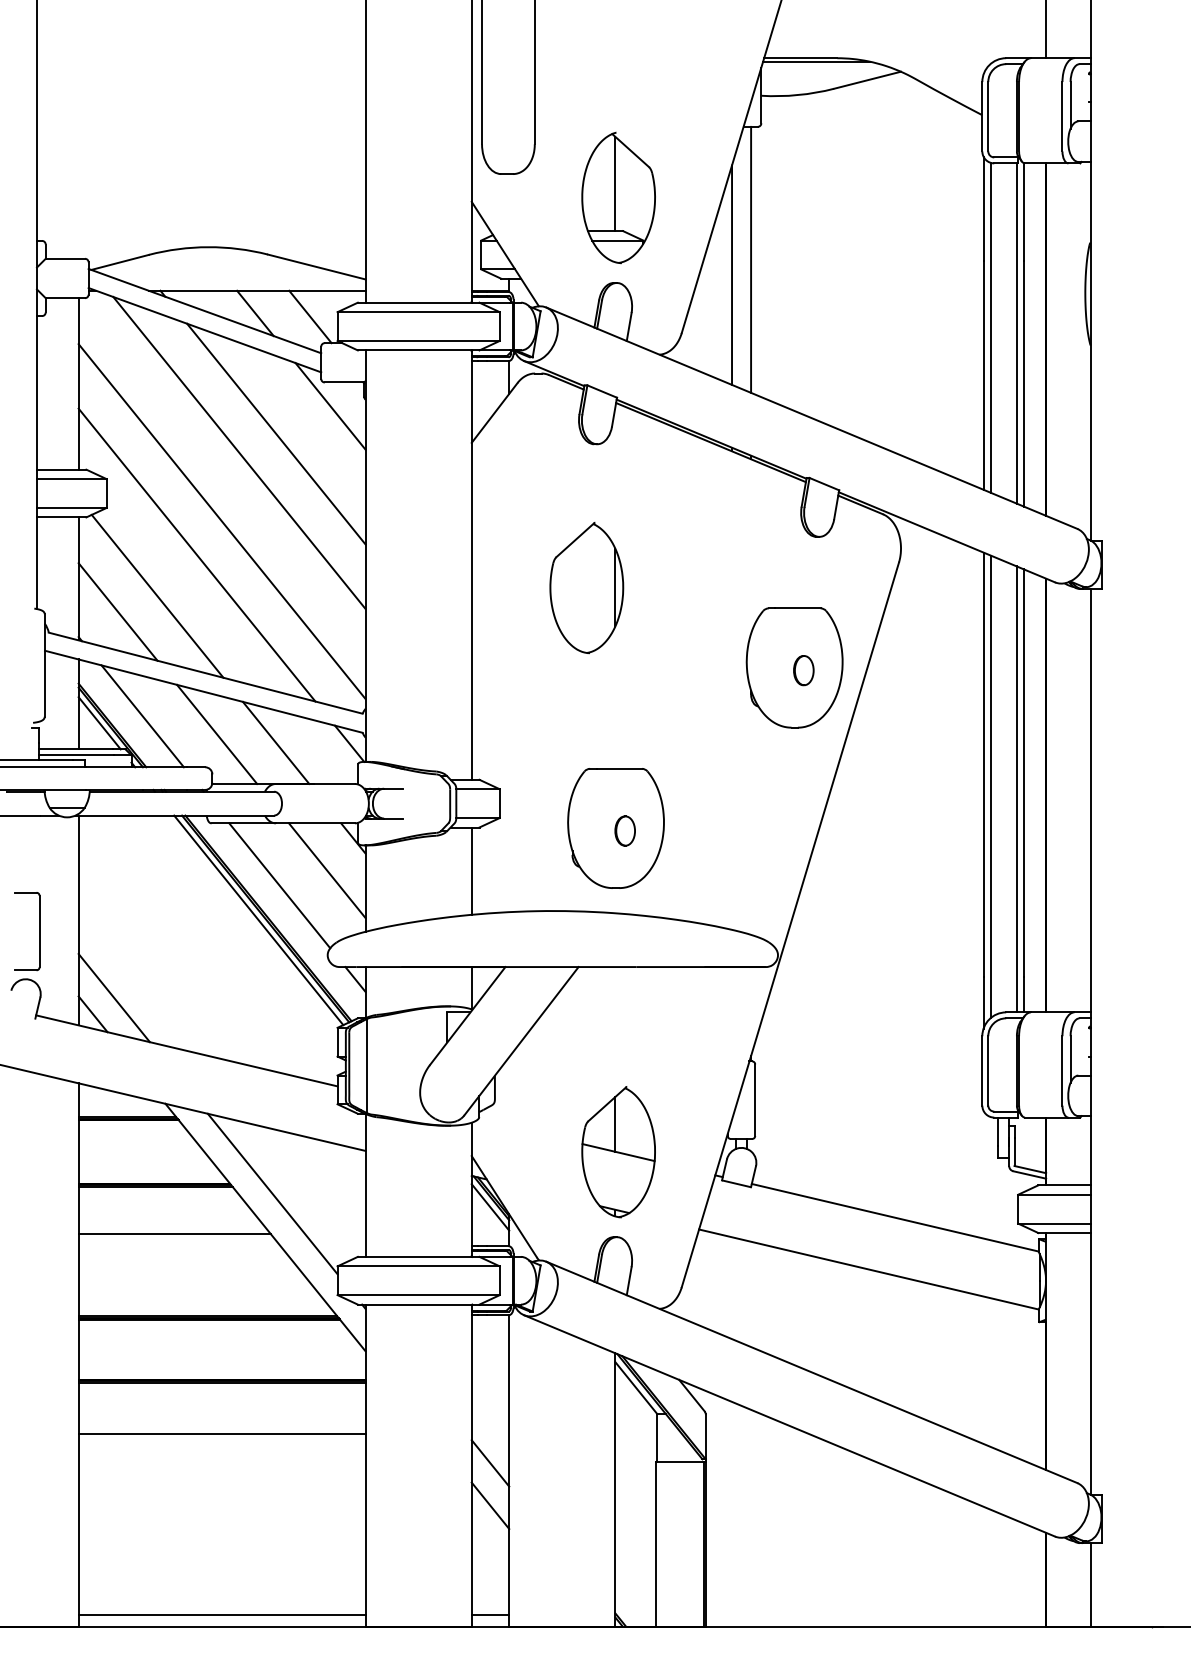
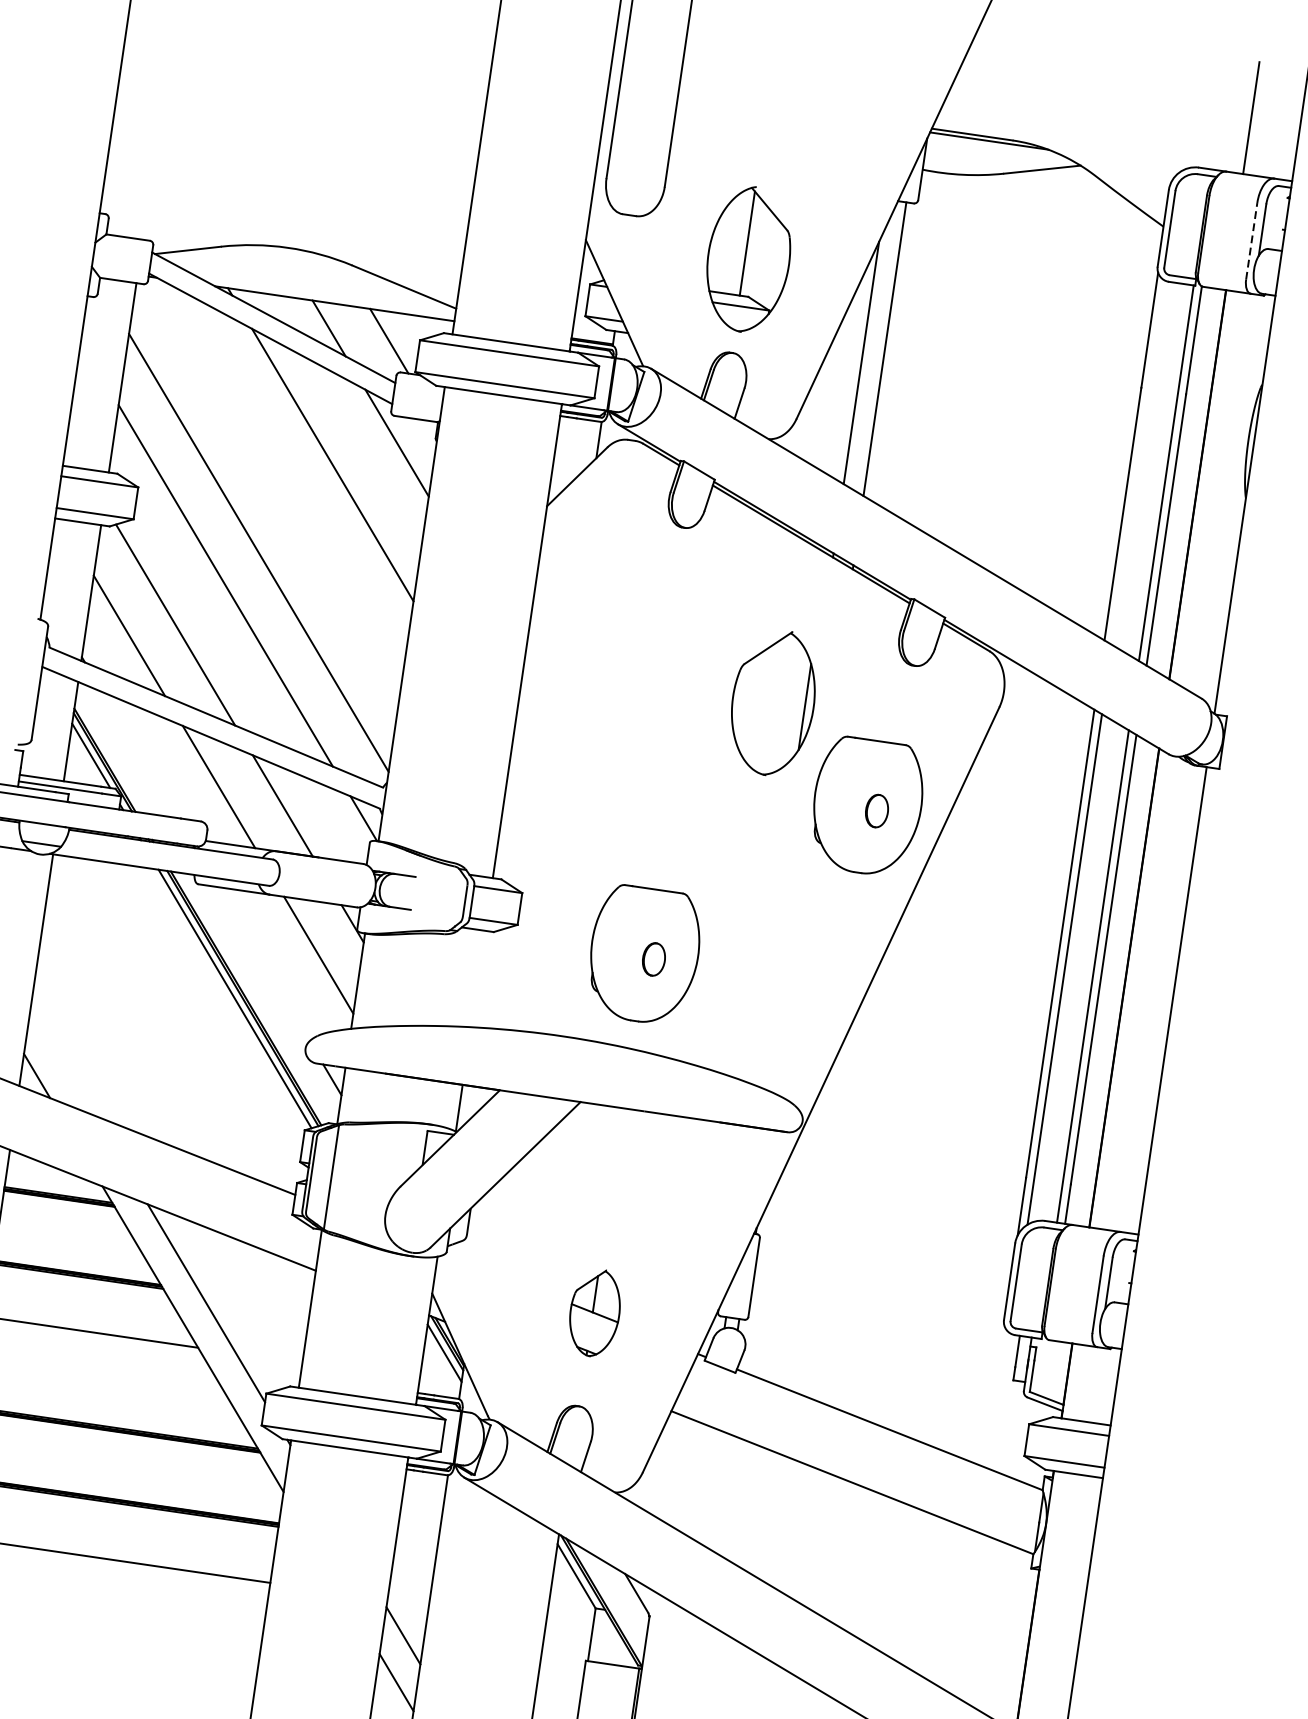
line: (1062, 116) -> (1251, 241), solid -> dashed
line: (990, 327) -> (1138, 462), removed
line: (239, 453) -> (289, 480), removed
part: (586, 588) -> (772, 703), moved
line: (142, 716) -> (139, 755), removed
line: (471, 870) -> (477, 978), removed
line: (279, 885) -> (263, 963), removed
line: (113, 998) -> (62, 1061), removed
part: (618, 1152) -> (594, 1313), size x0.6

